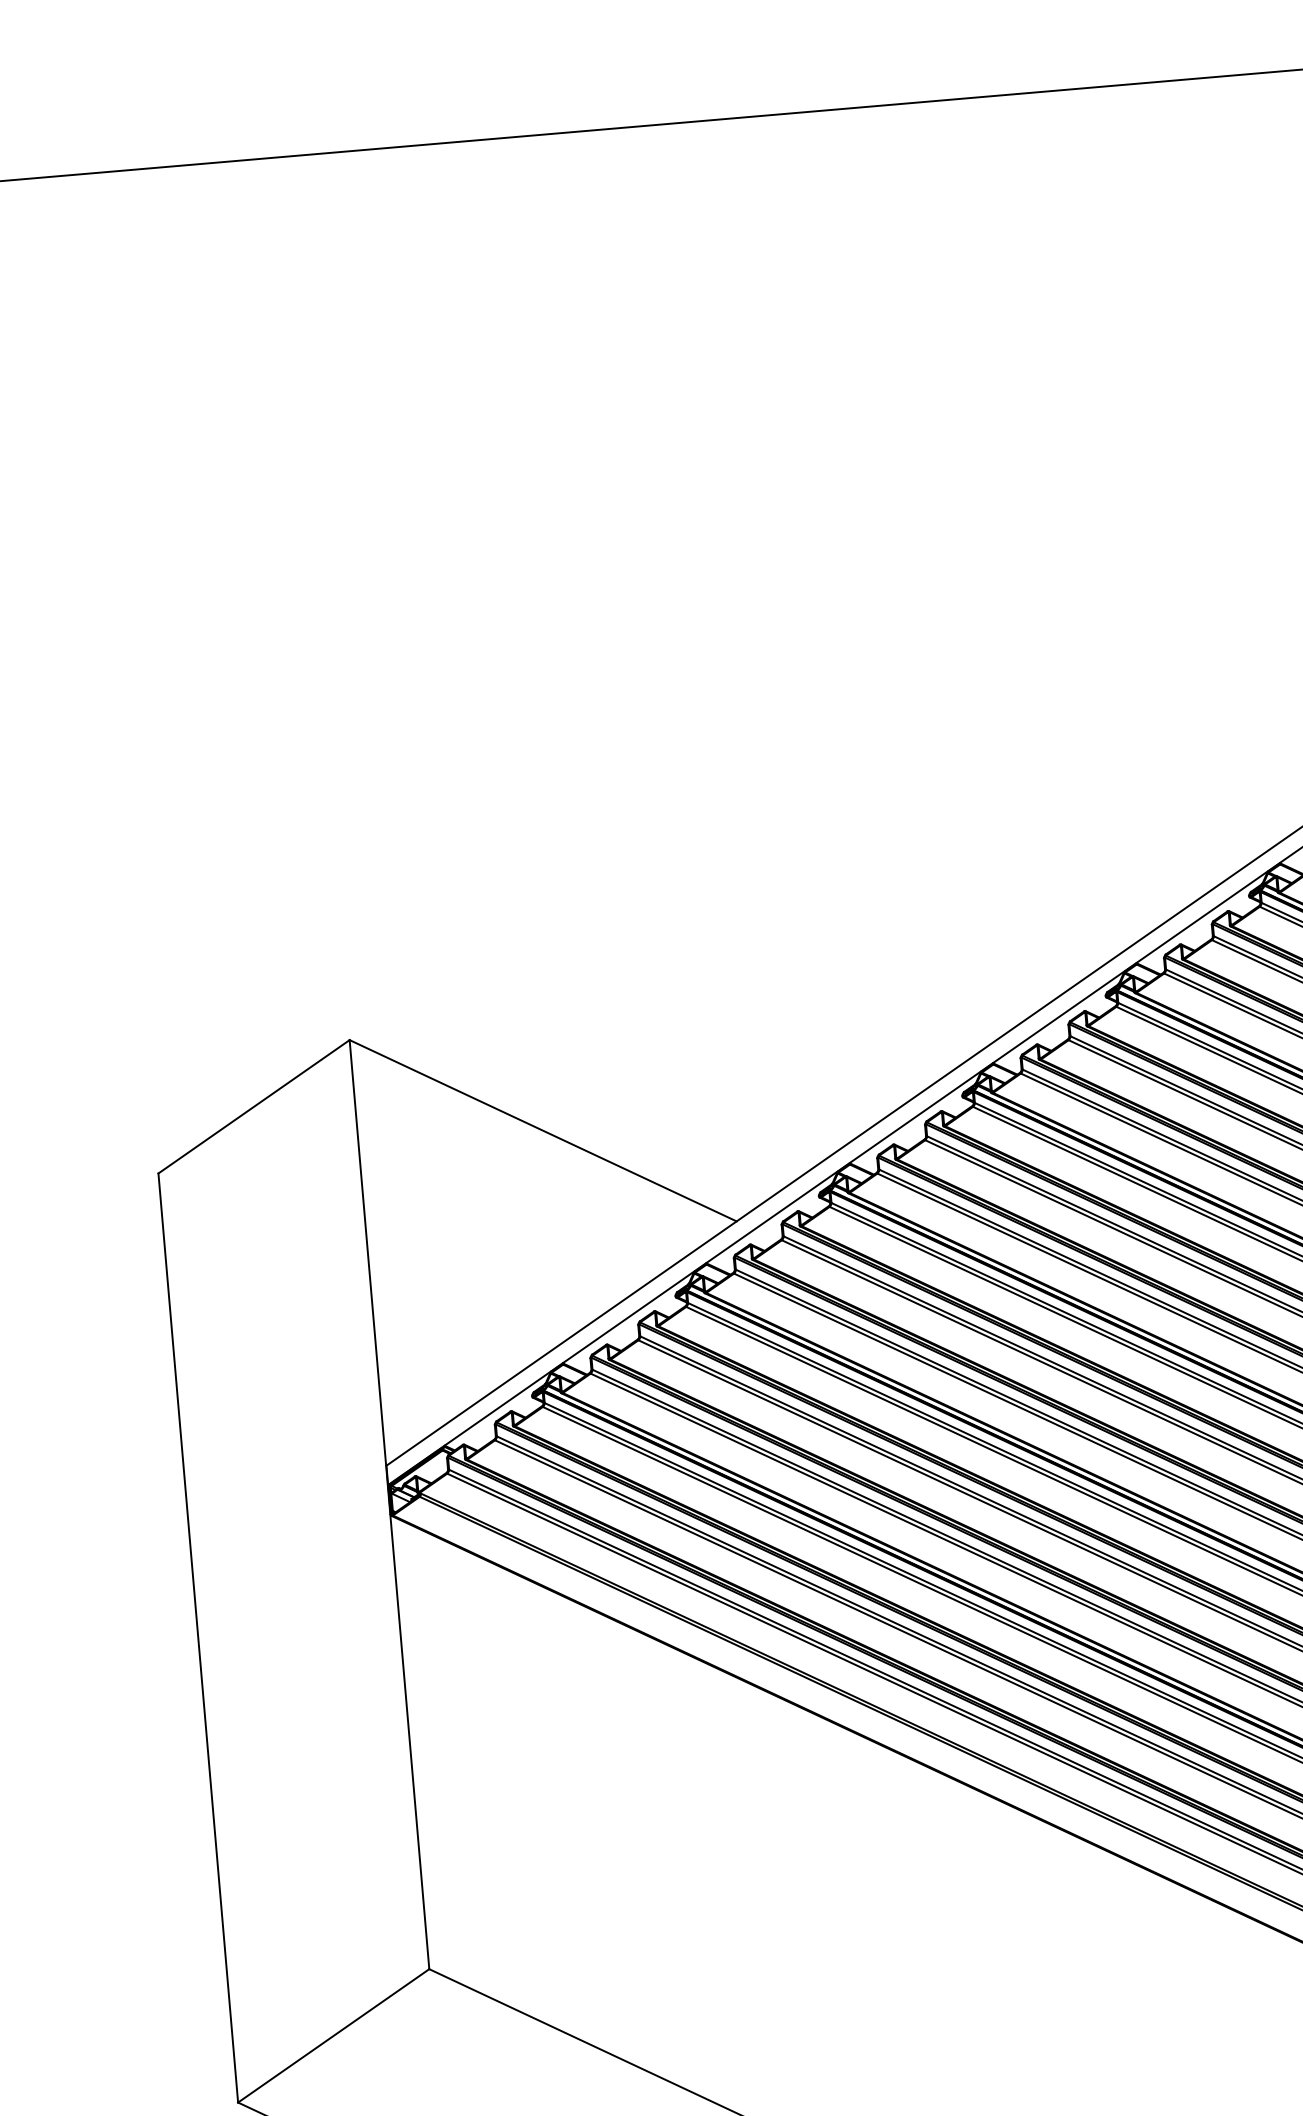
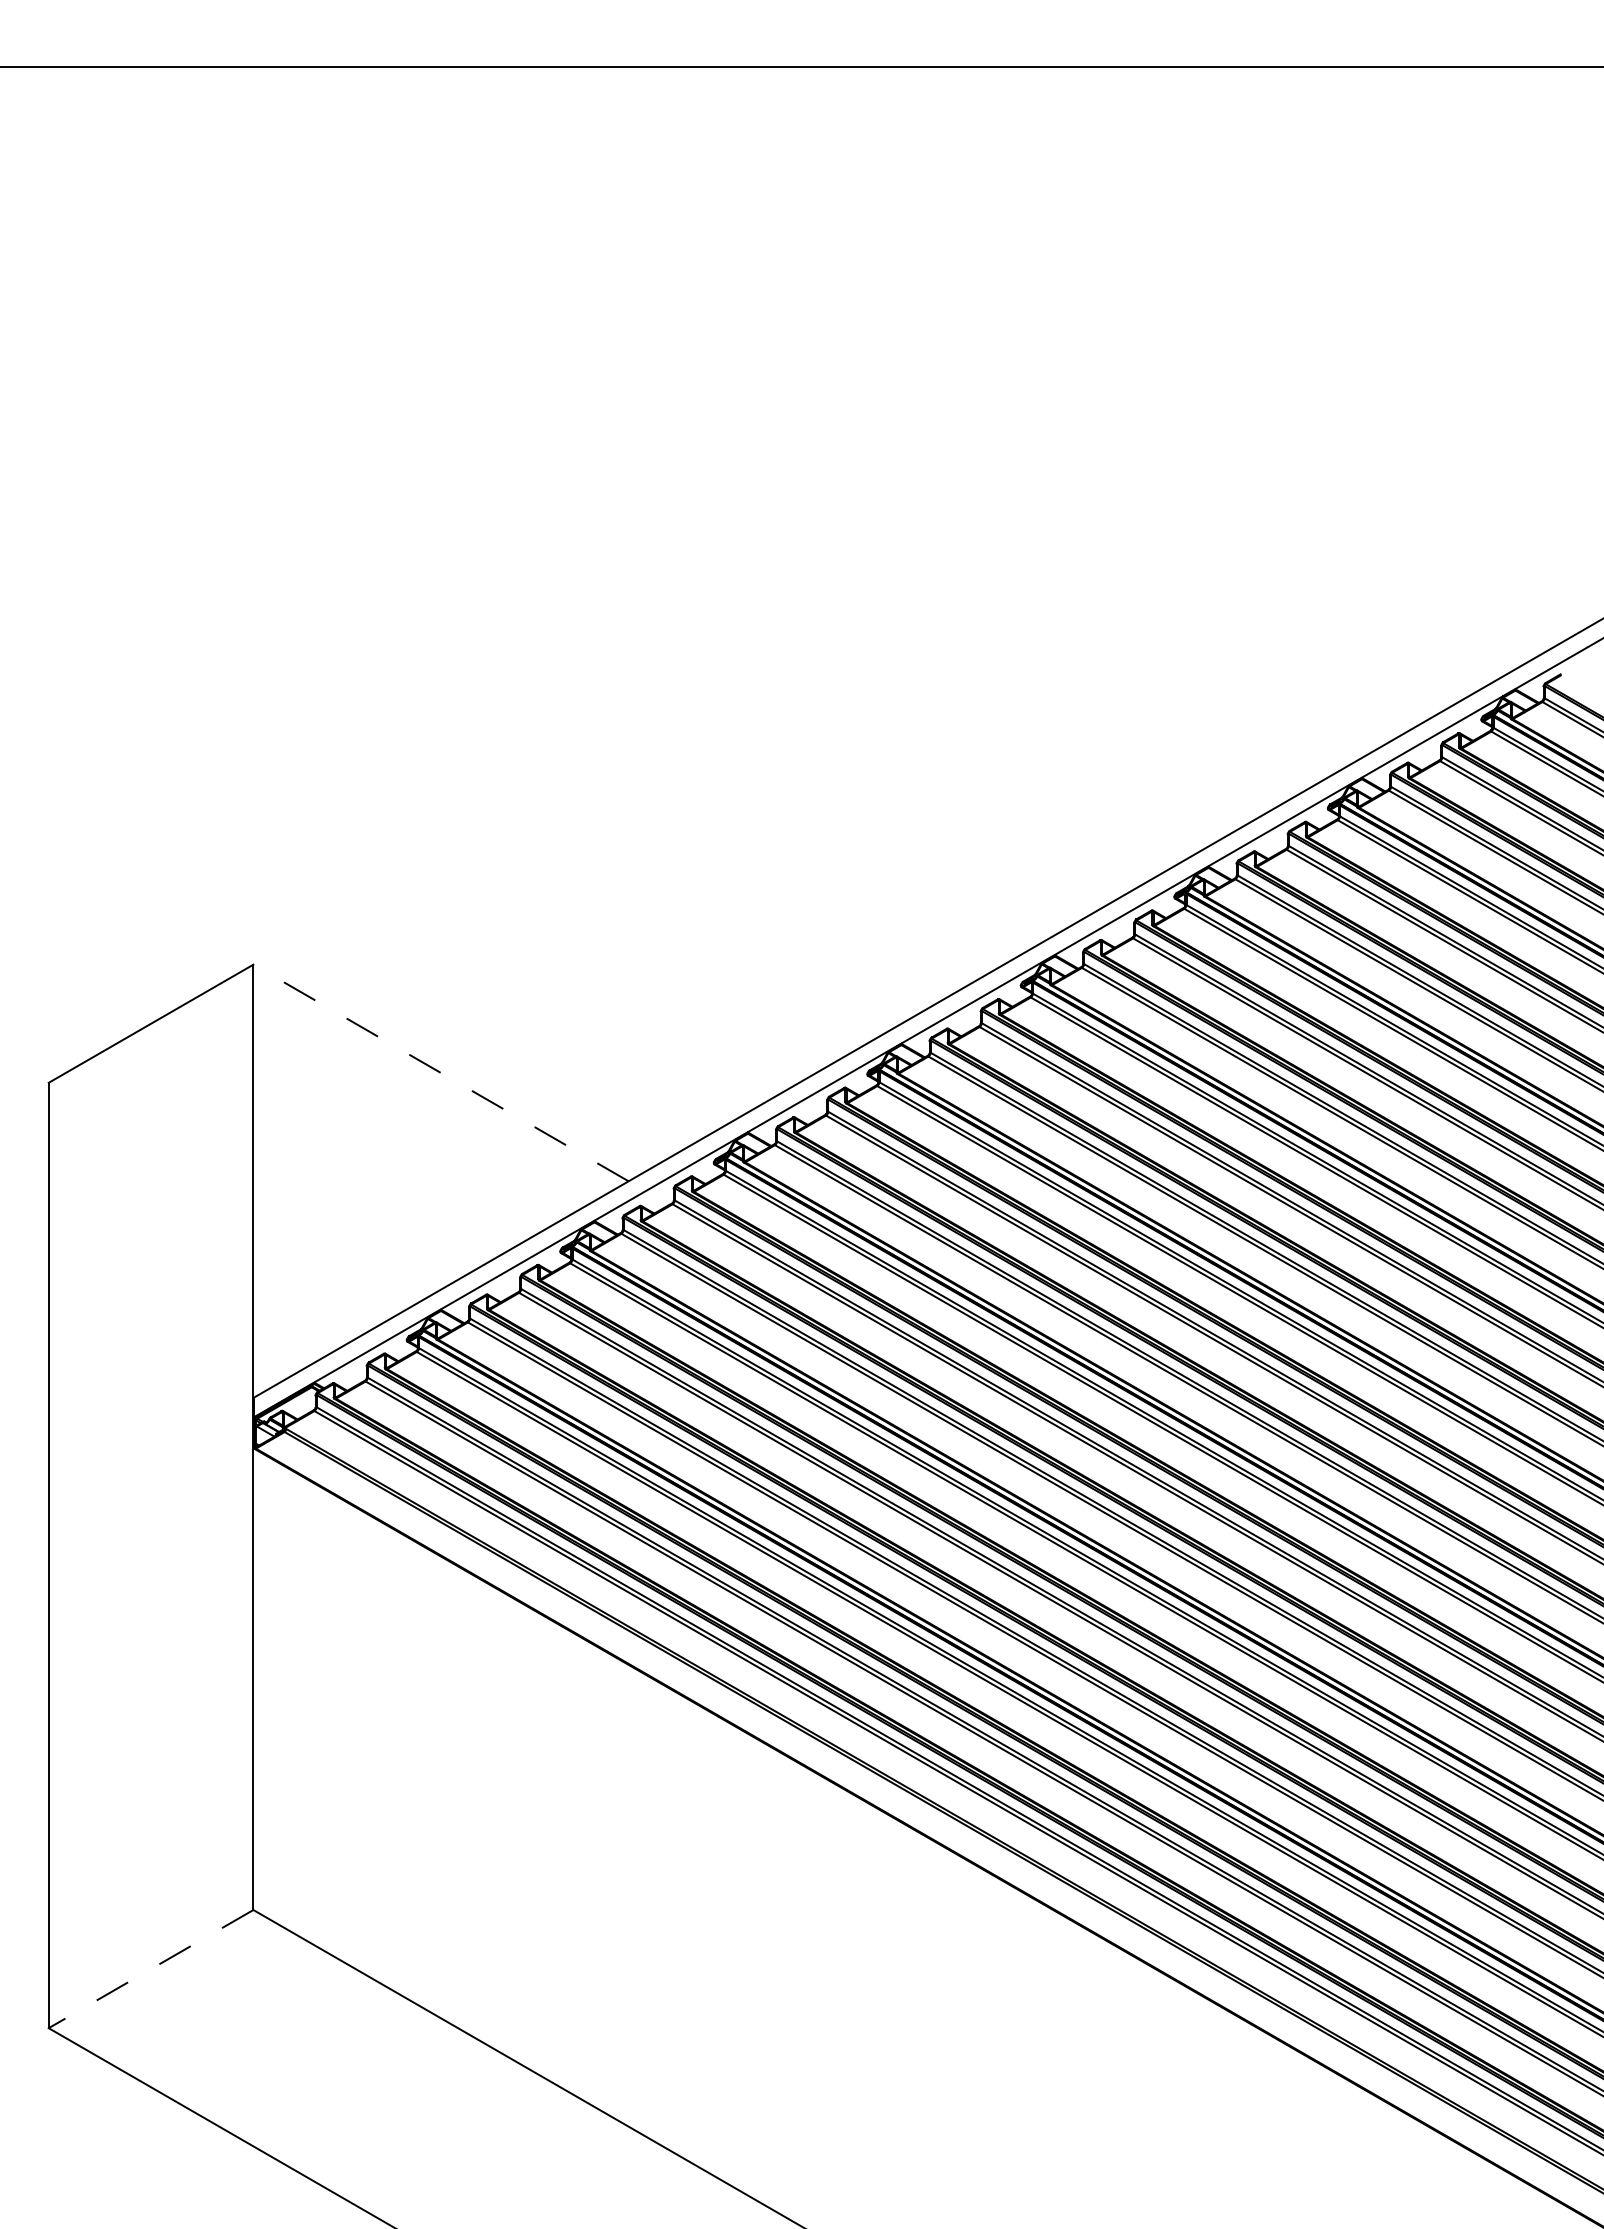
line: (543, 1130) -> (441, 1072), solid -> dashed
line: (333, 2036) -> (150, 1969), solid -> dashed

